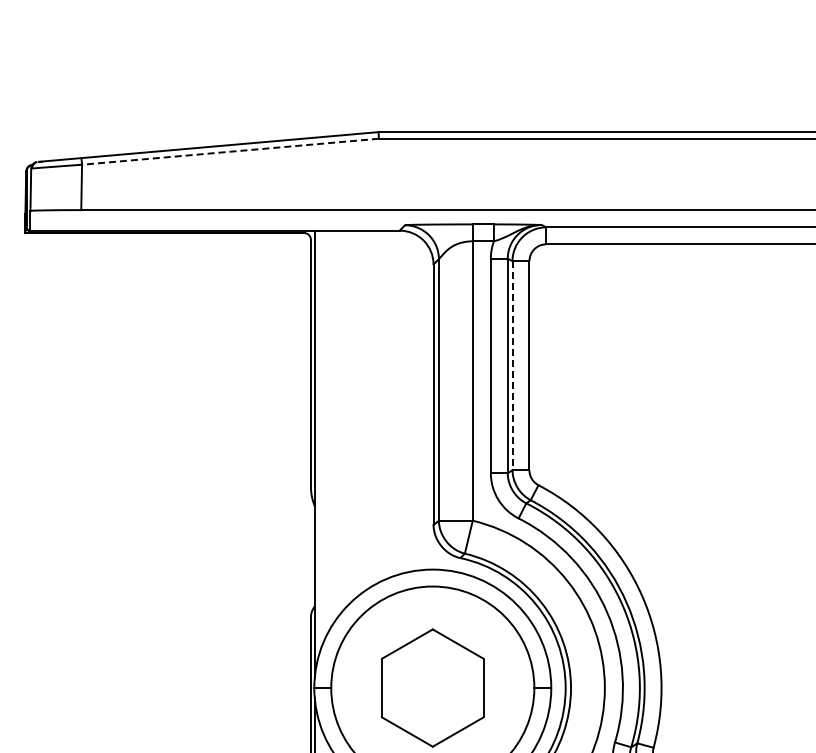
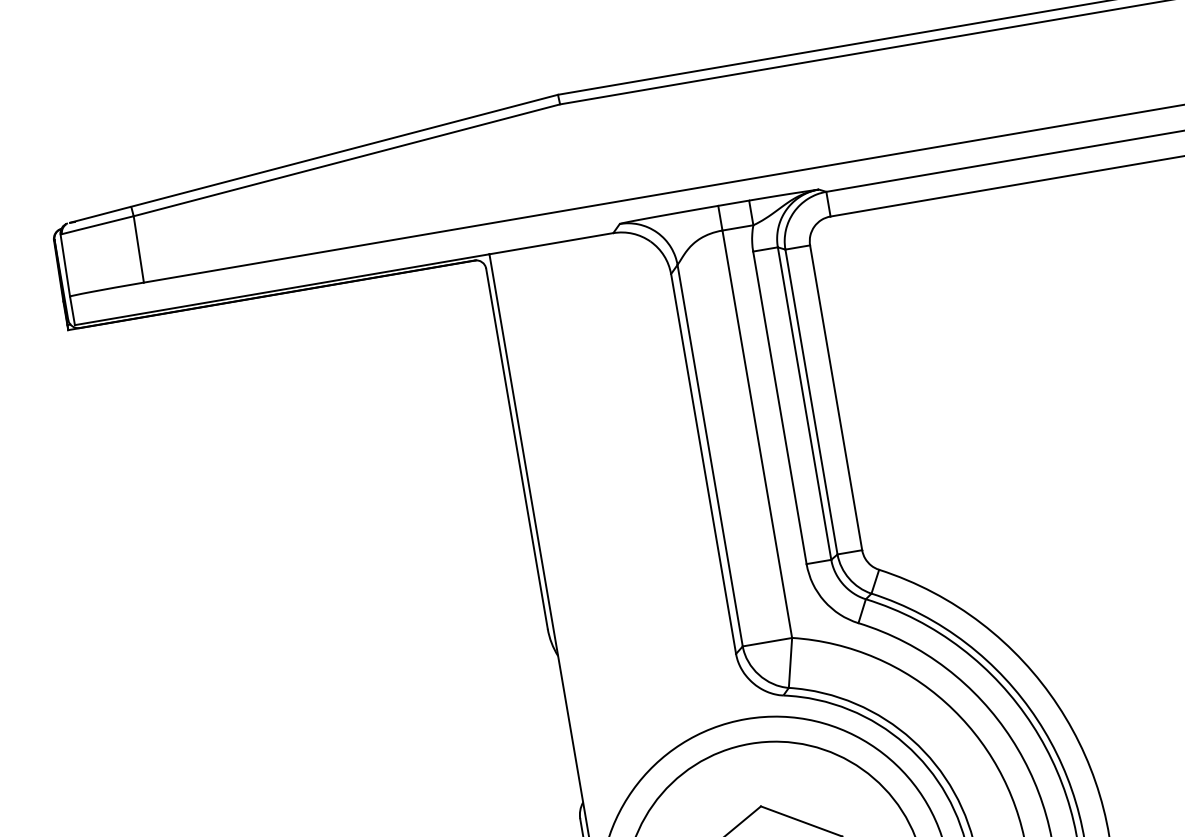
line: (230, 151) -> (346, 159), dashed -> solid
line: (512, 365) -> (811, 401), dashed -> solid

